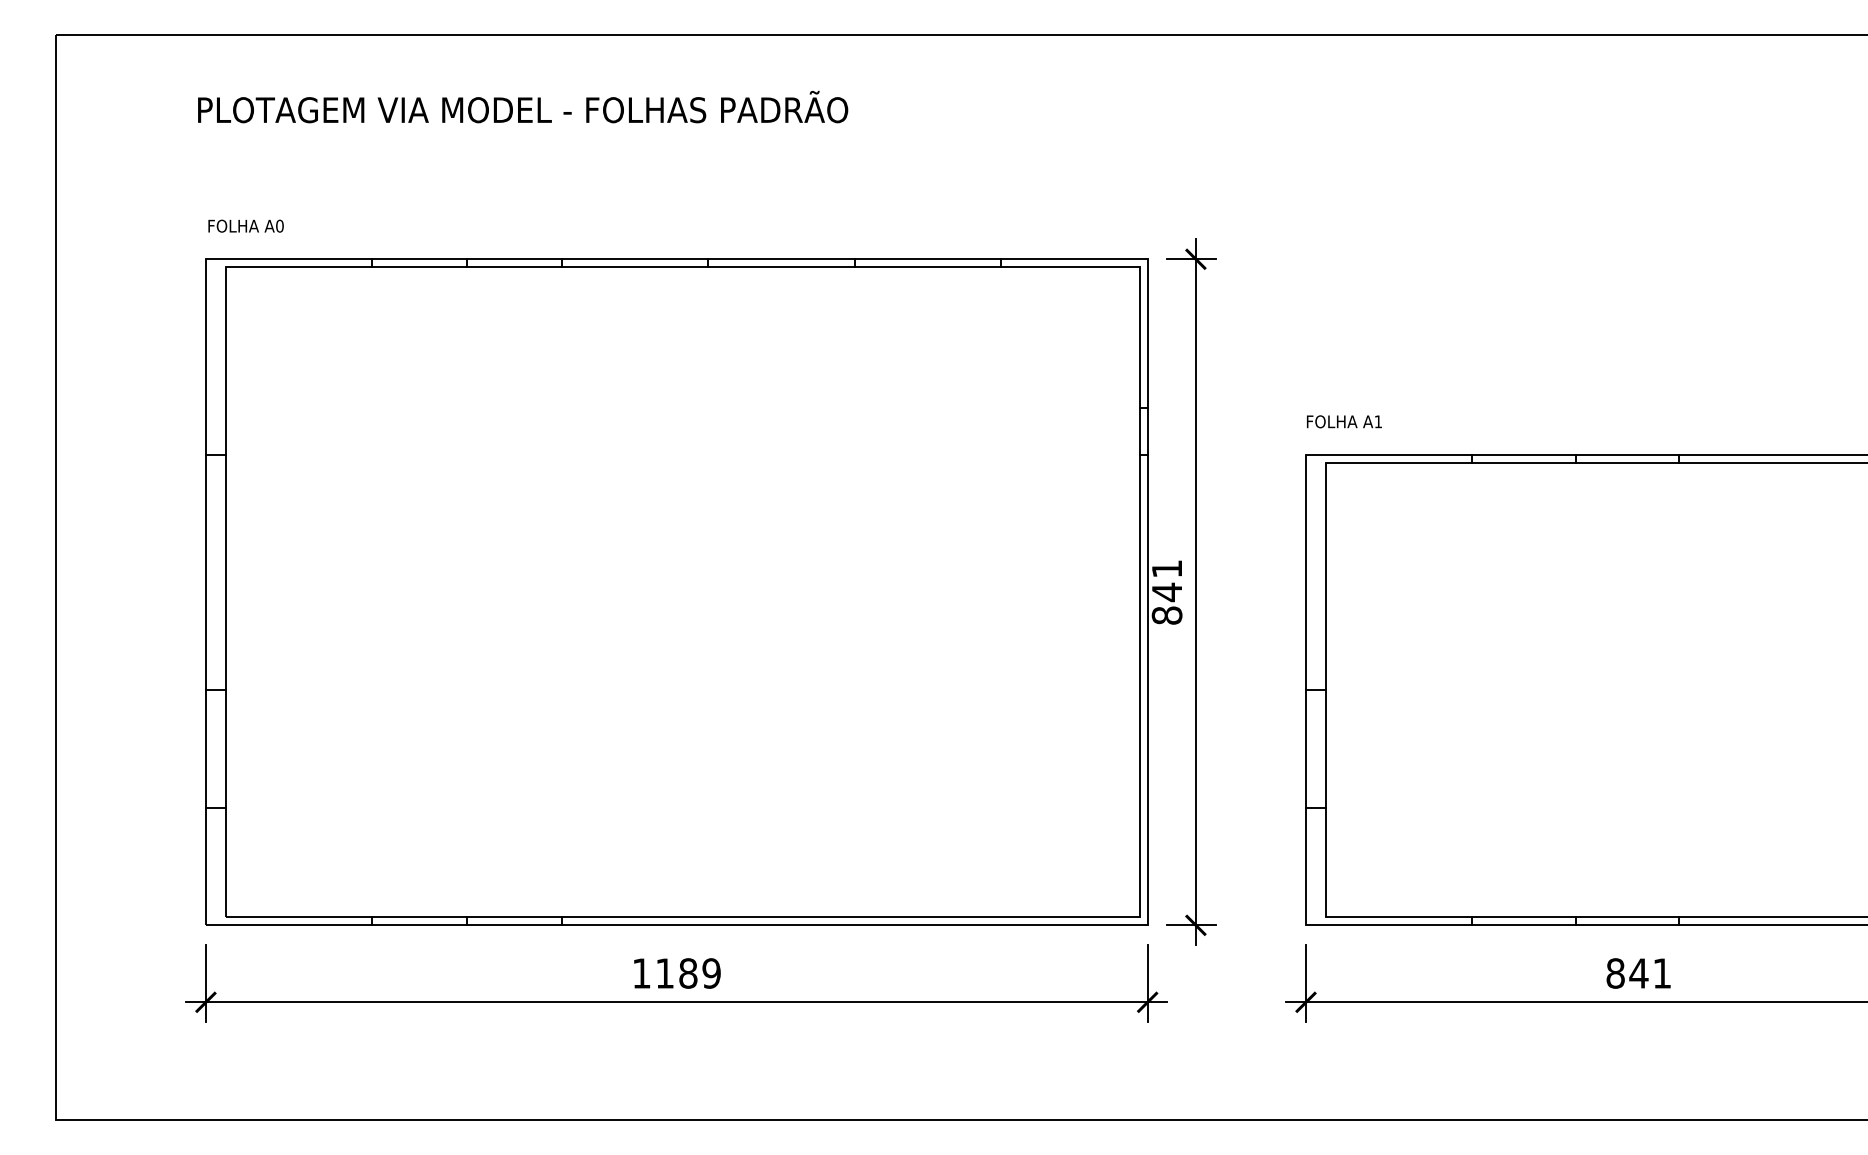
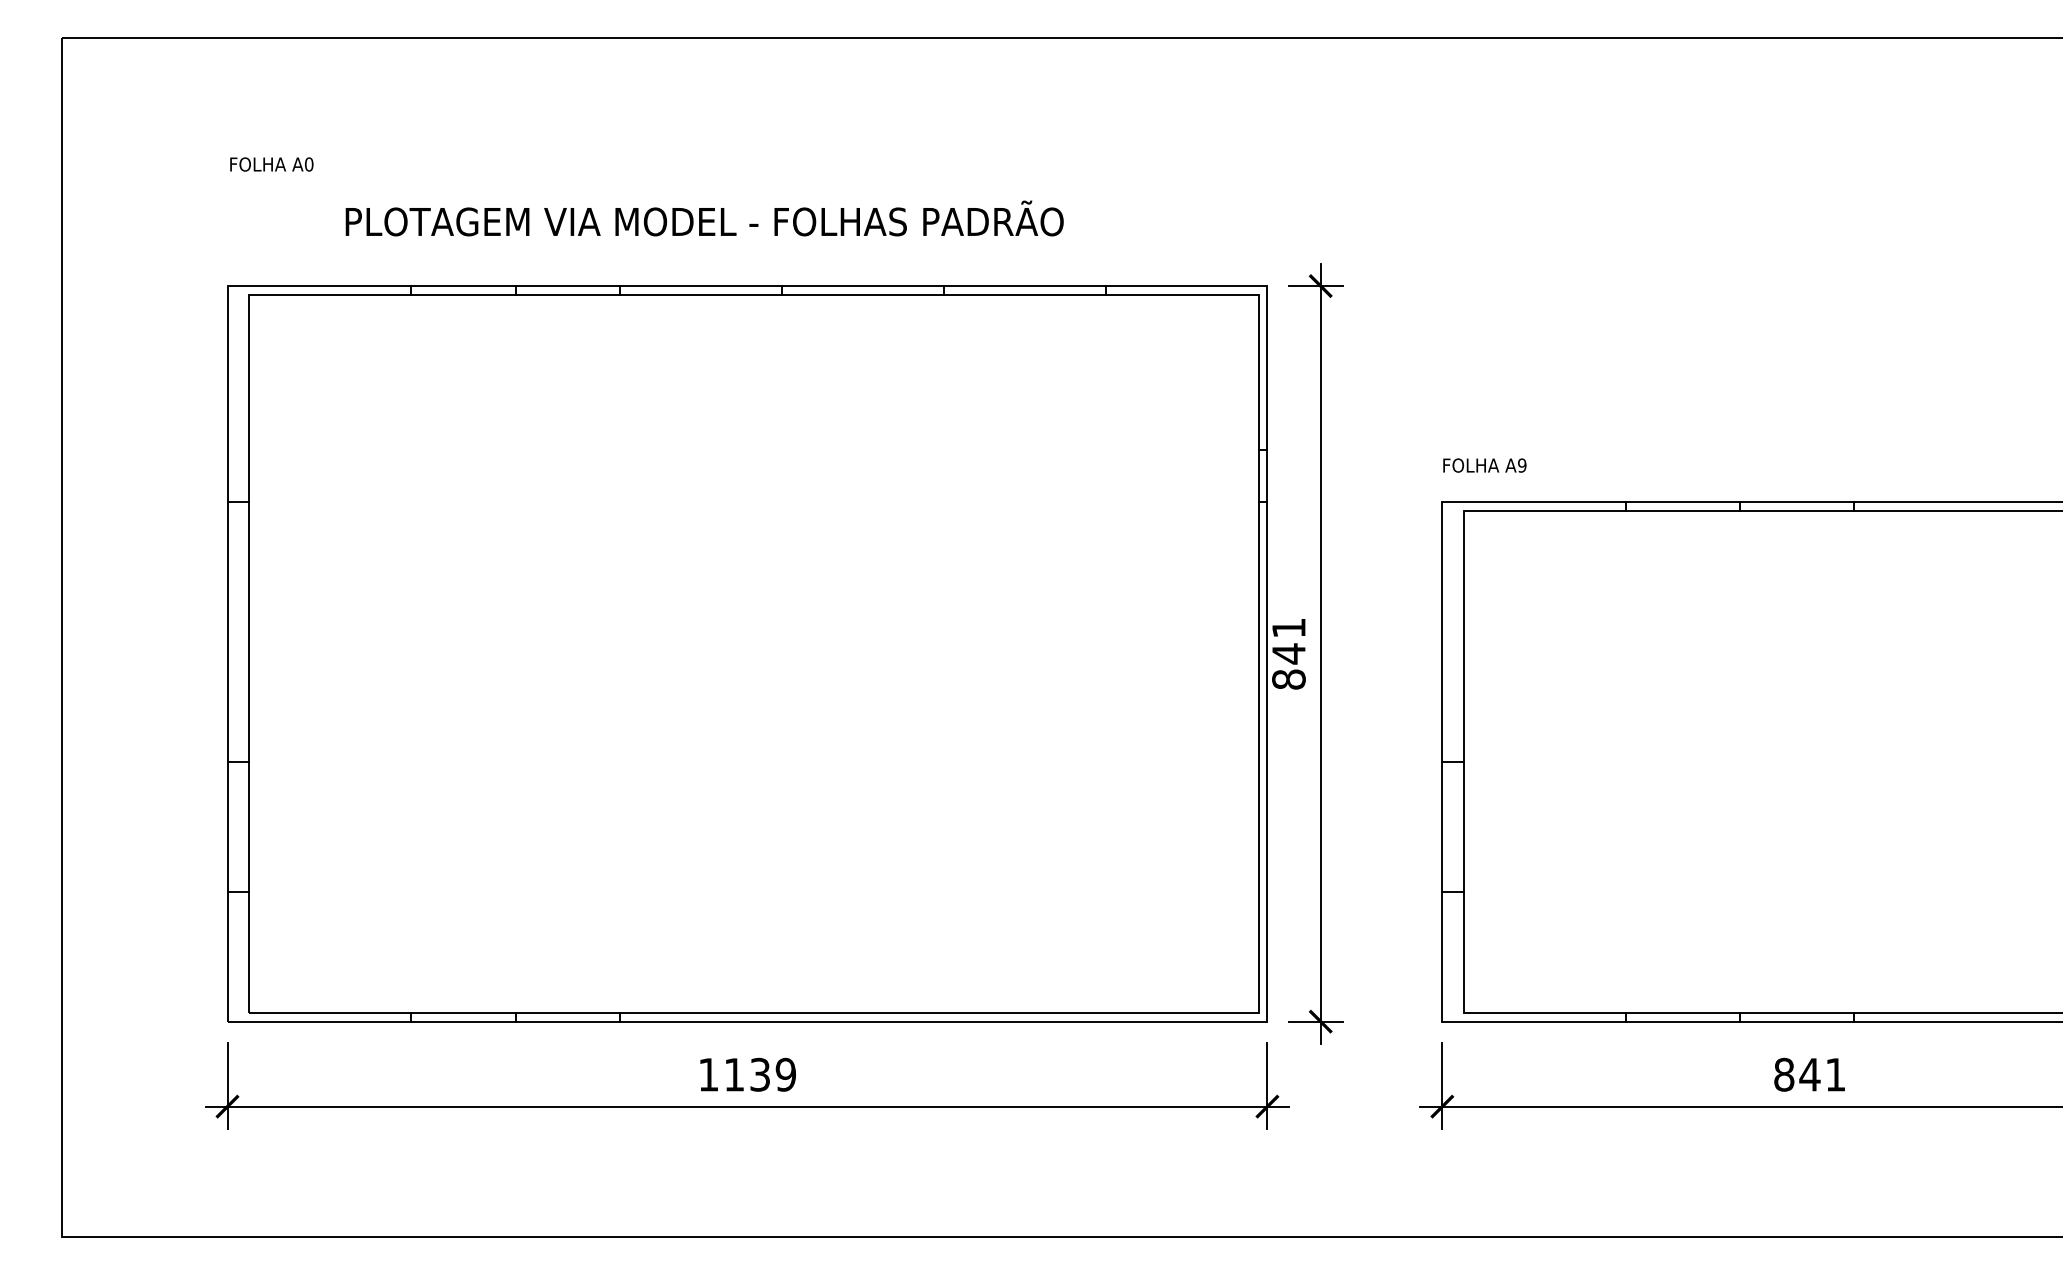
text: (523, 106) -> (705, 217), moved
text: (245, 225) -> (271, 163), moved
text: (1378, 421) -> (1522, 465), A1 -> A9
text: (688, 973) -> (760, 1074), 1189 -> 1139

